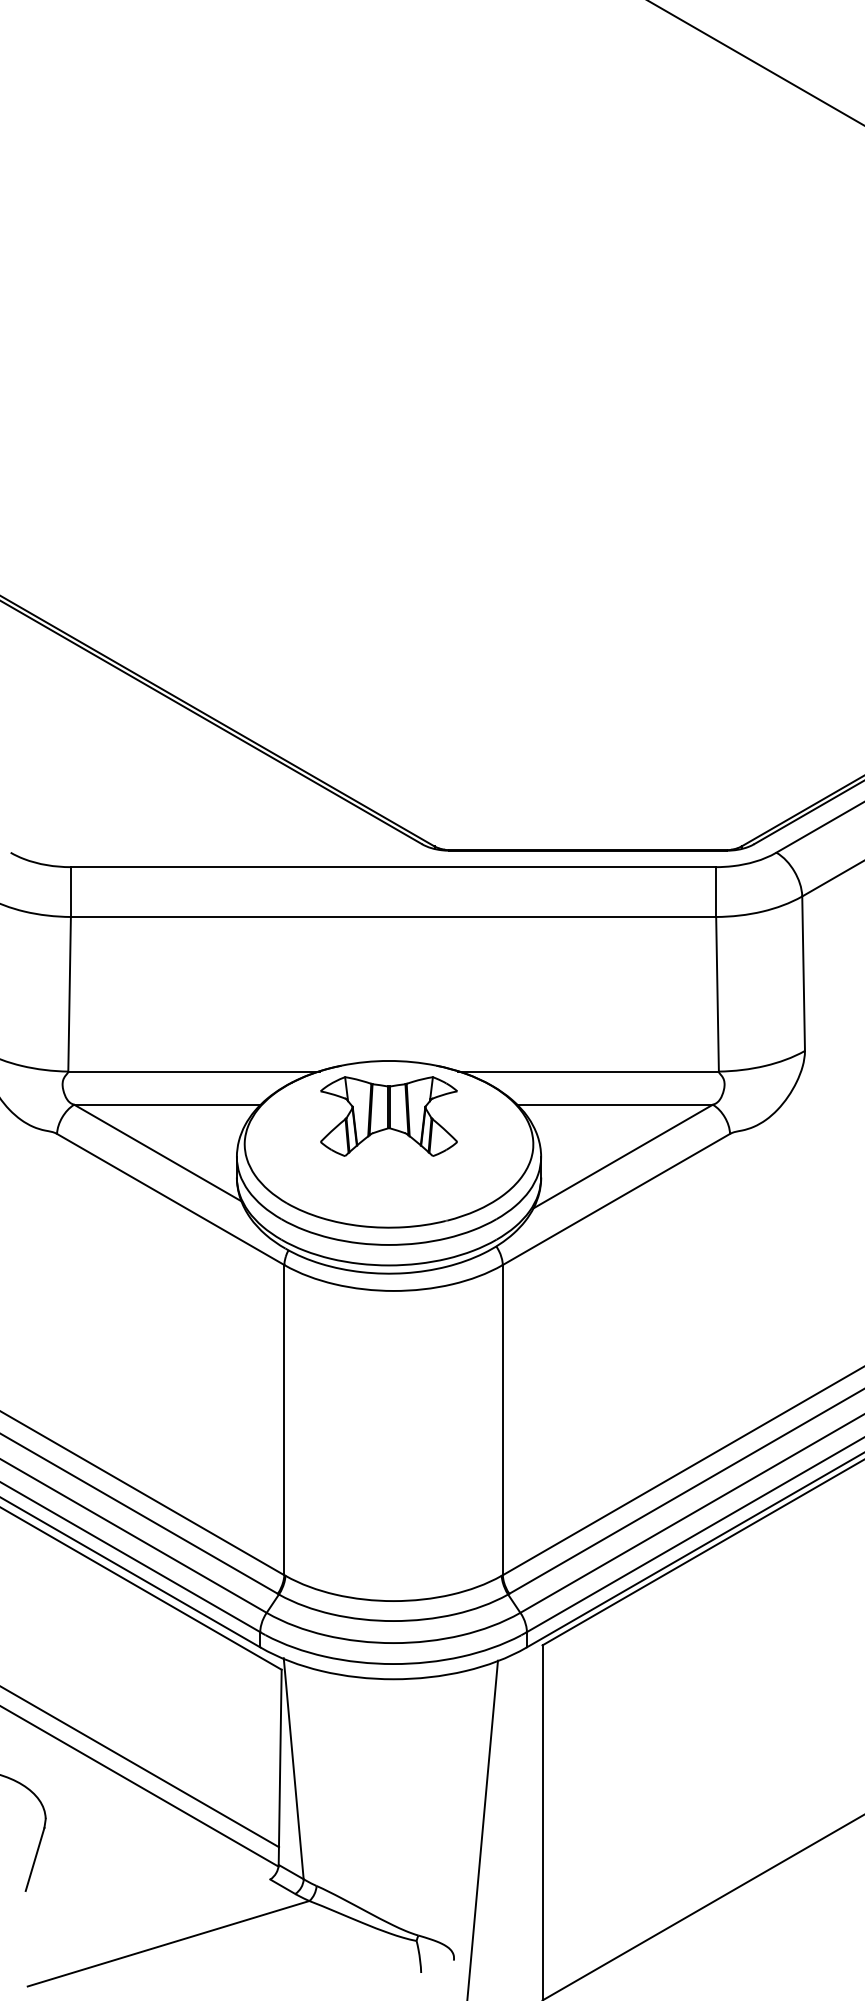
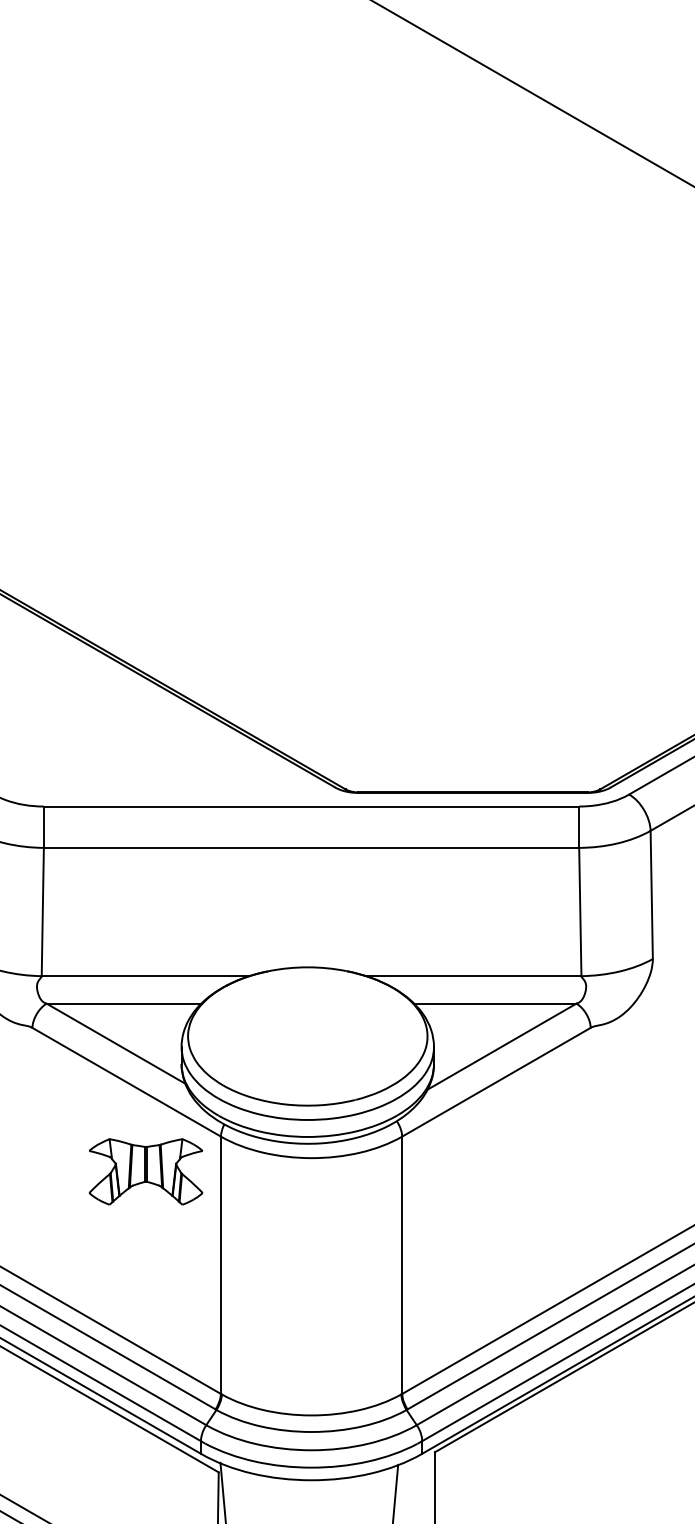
part: (388, 1116) -> (145, 1171), moved

